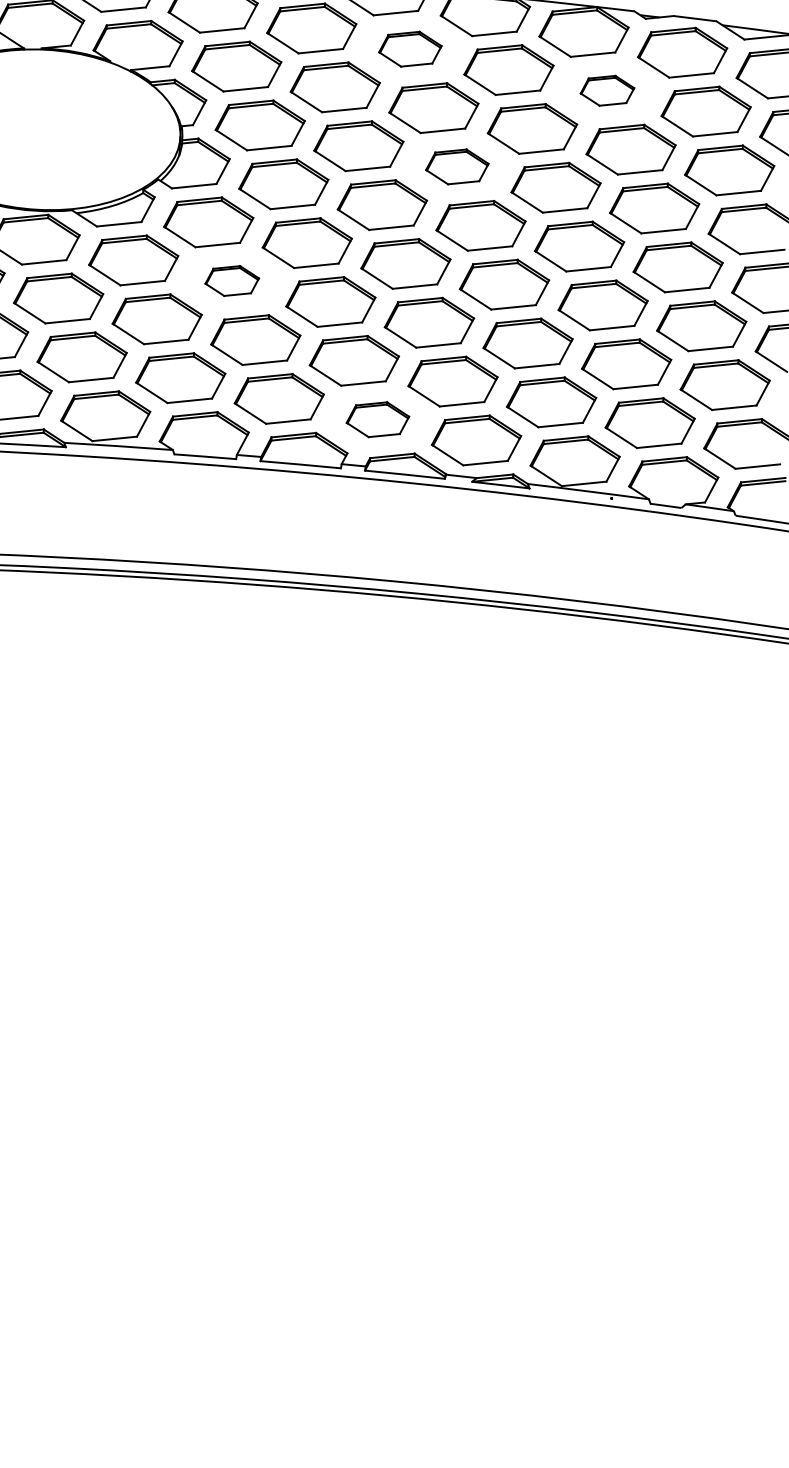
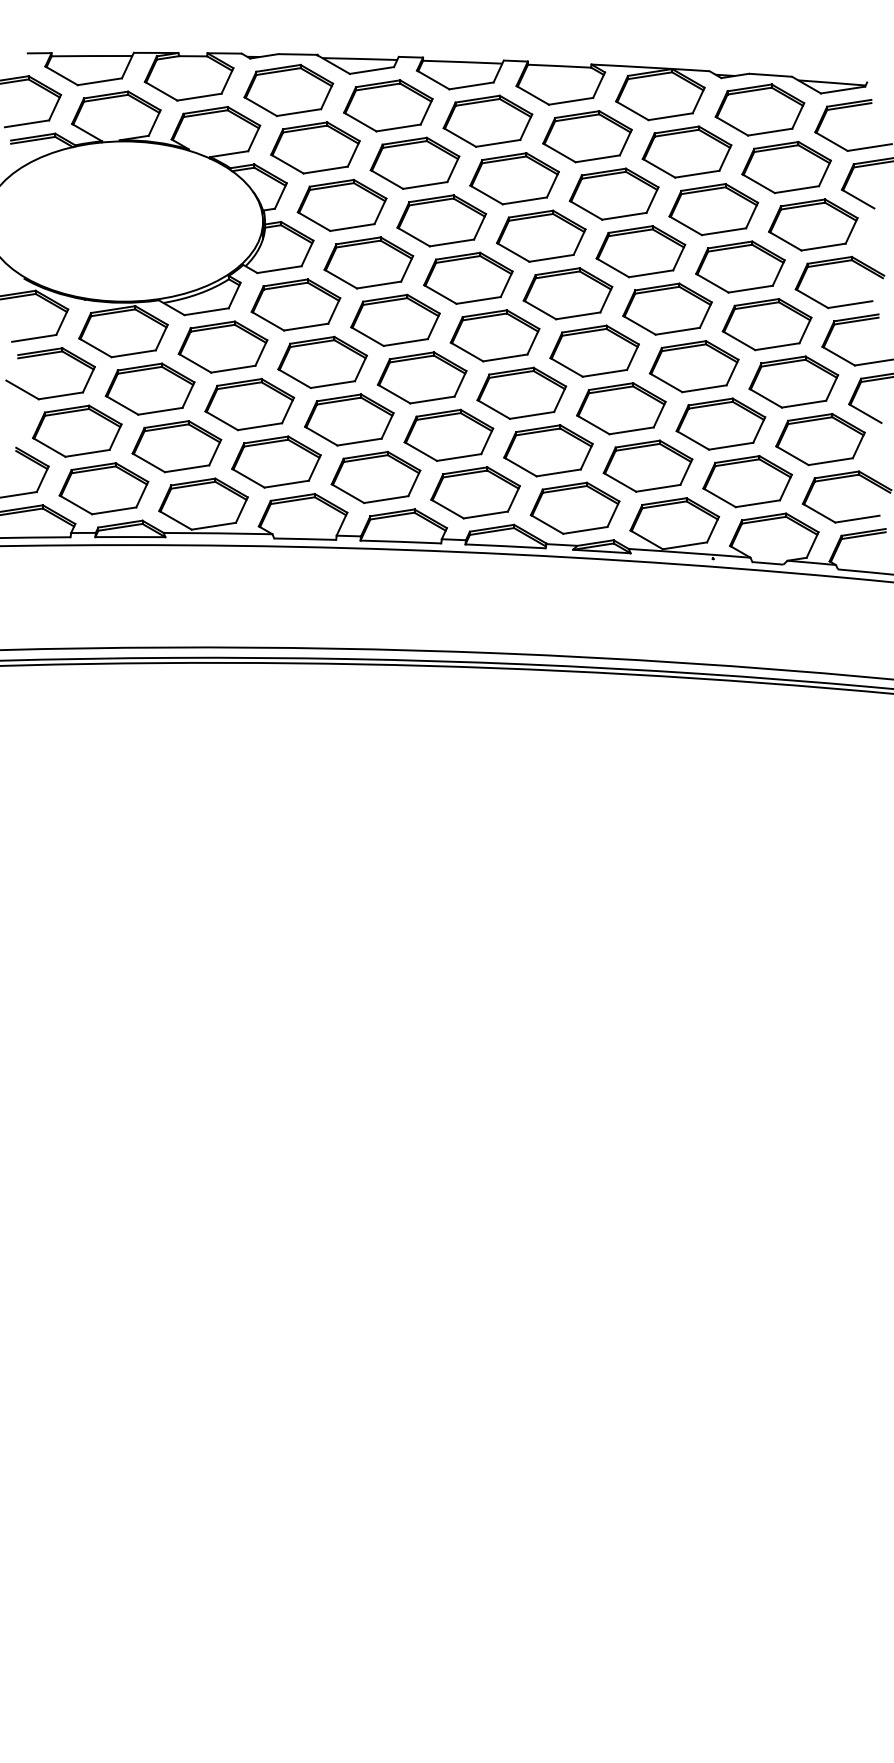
part: (409, 48) -> (487, 120), size x1.43
part: (607, 90) -> (686, 151), size x1.67
part: (456, 166) -> (540, 235), size x1.43
part: (232, 280) -> (322, 361), size x1.67
part: (377, 419) -> (475, 492), size x1.43

